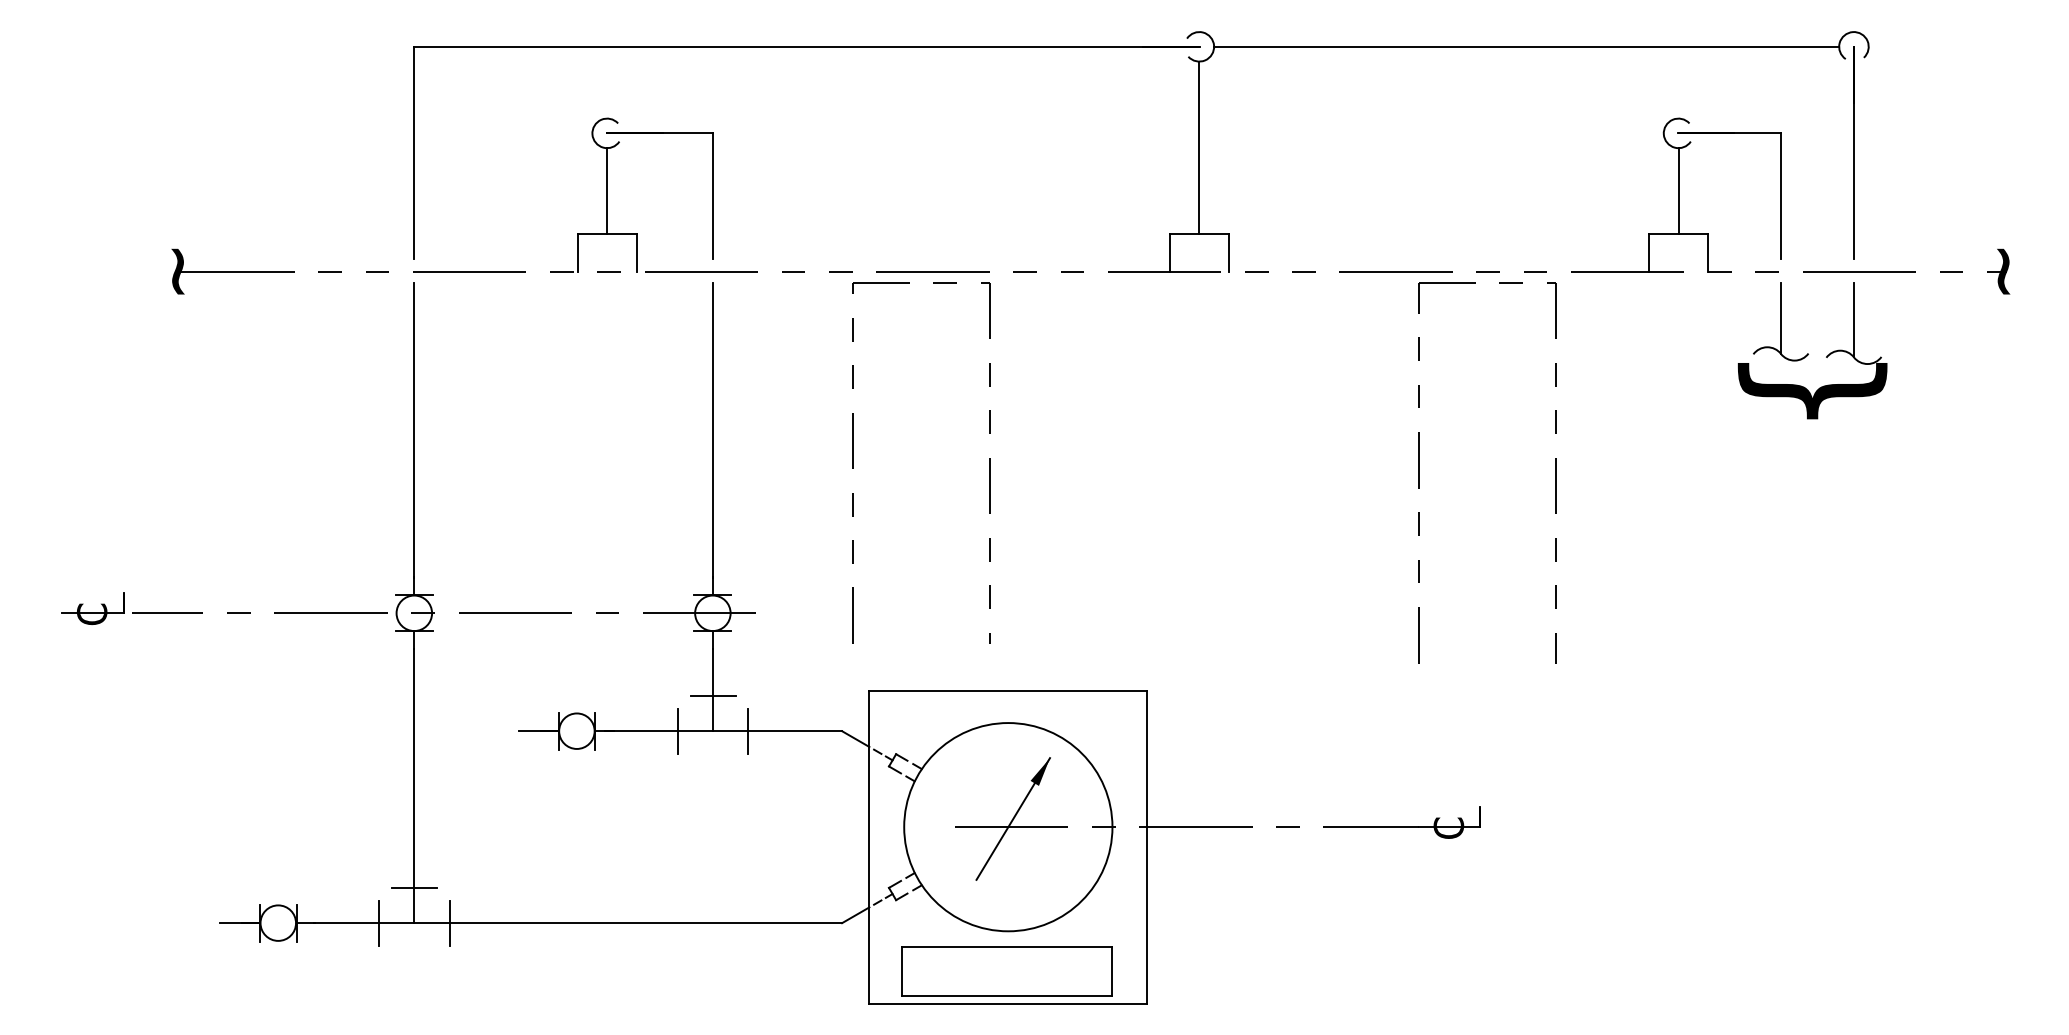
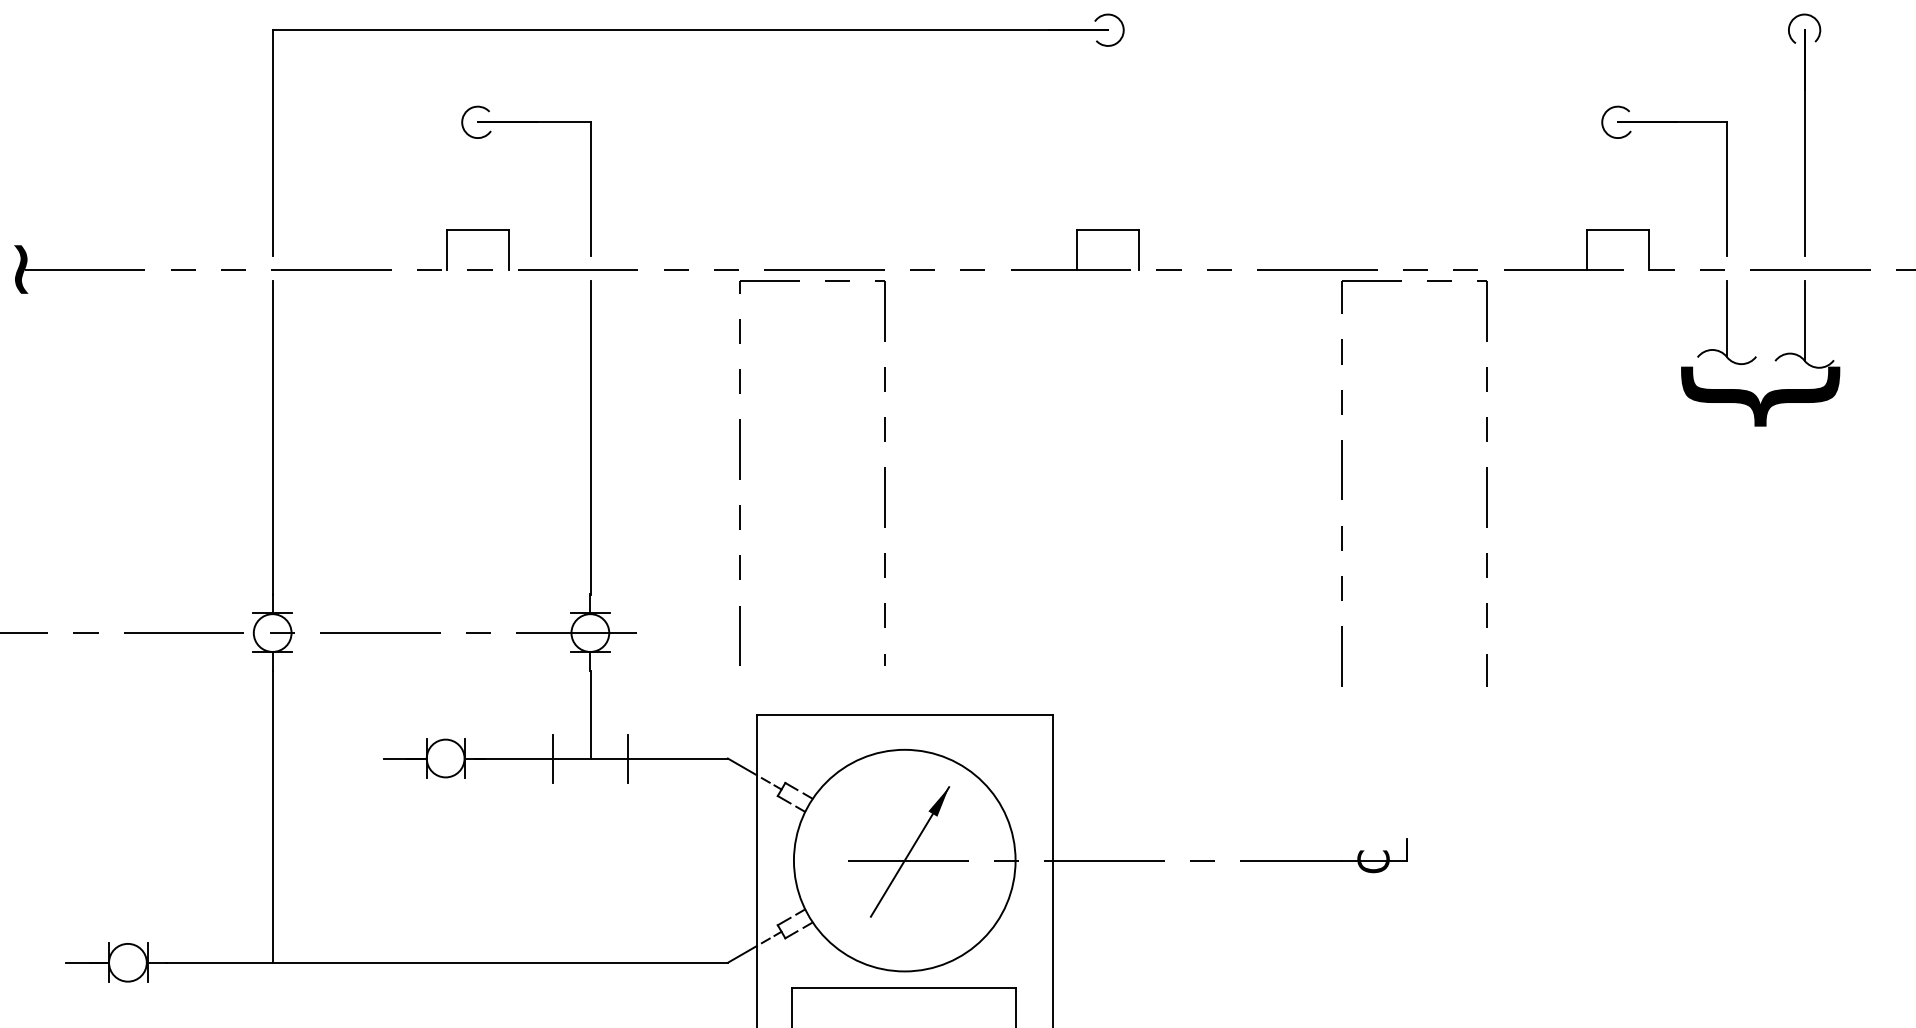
line: (1526, 46) -> (1456, 29), removed
line: (1199, 147) -> (1108, 137), removed
line: (607, 191) -> (478, 184), removed
line: (1678, 191) -> (1617, 184), removed
line: (712, 695) -> (589, 720), removed
line: (414, 887) -> (272, 924), removed
line: (379, 922) -> (235, 962), removed
line: (449, 922) -> (310, 962), removed

